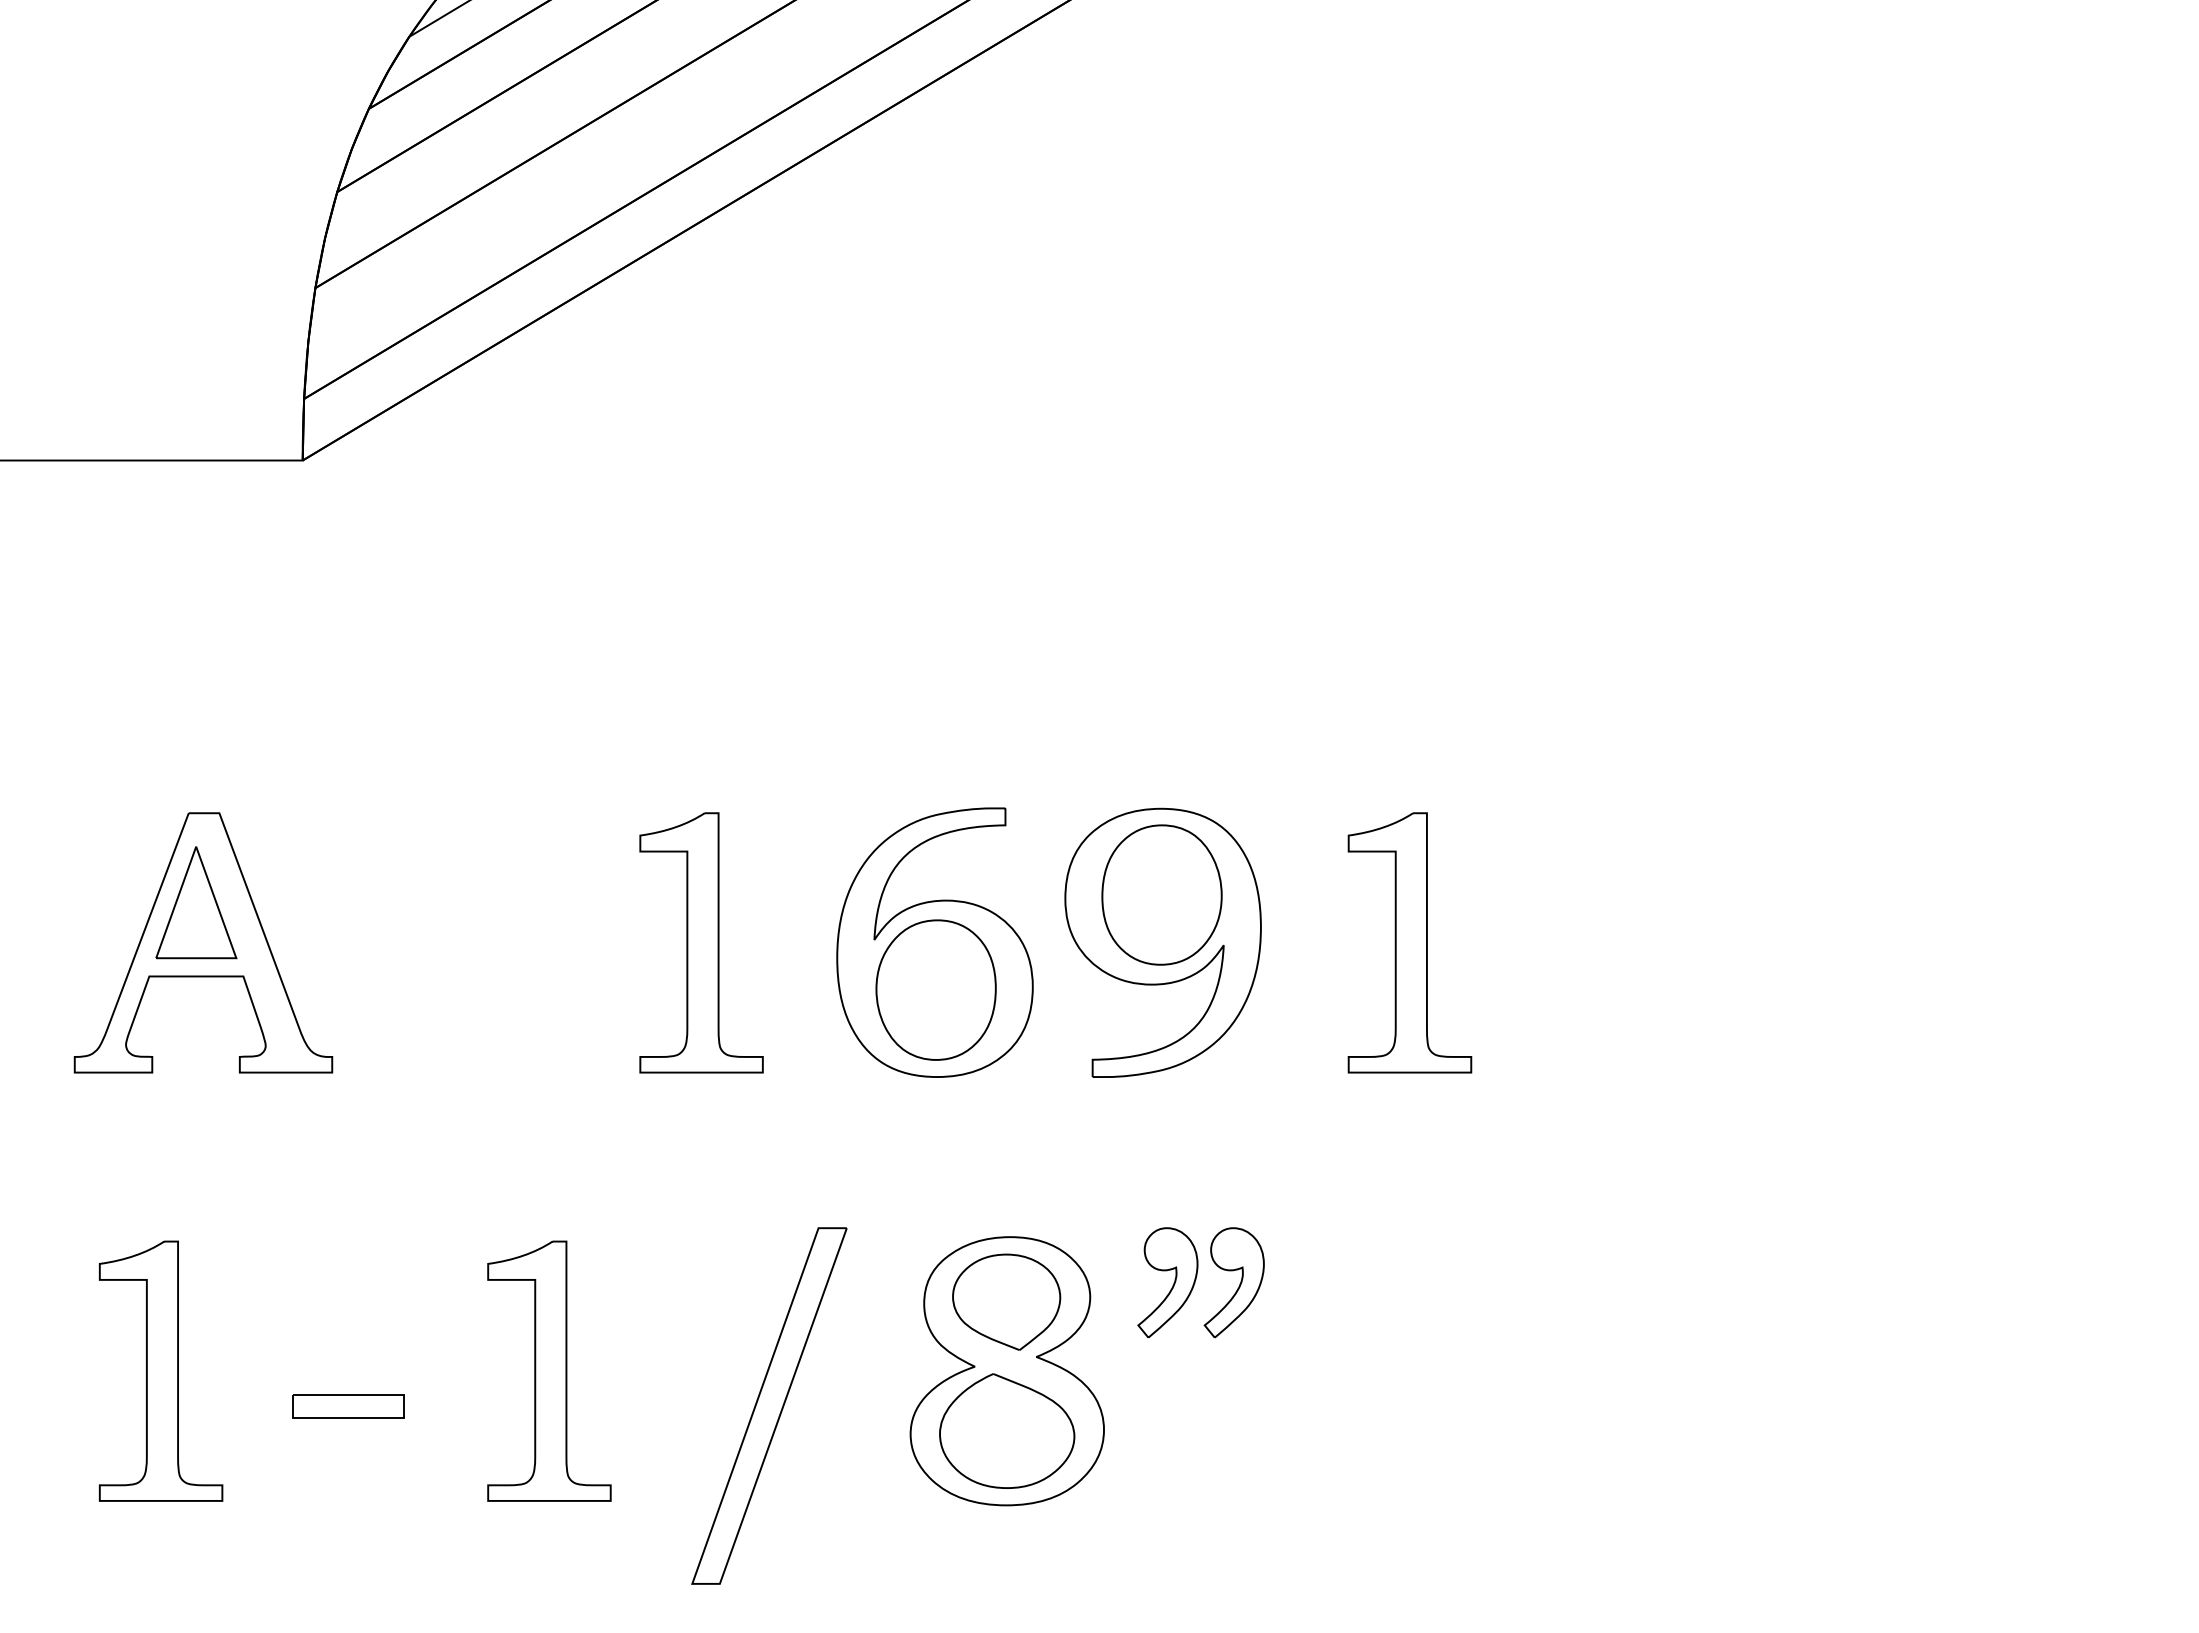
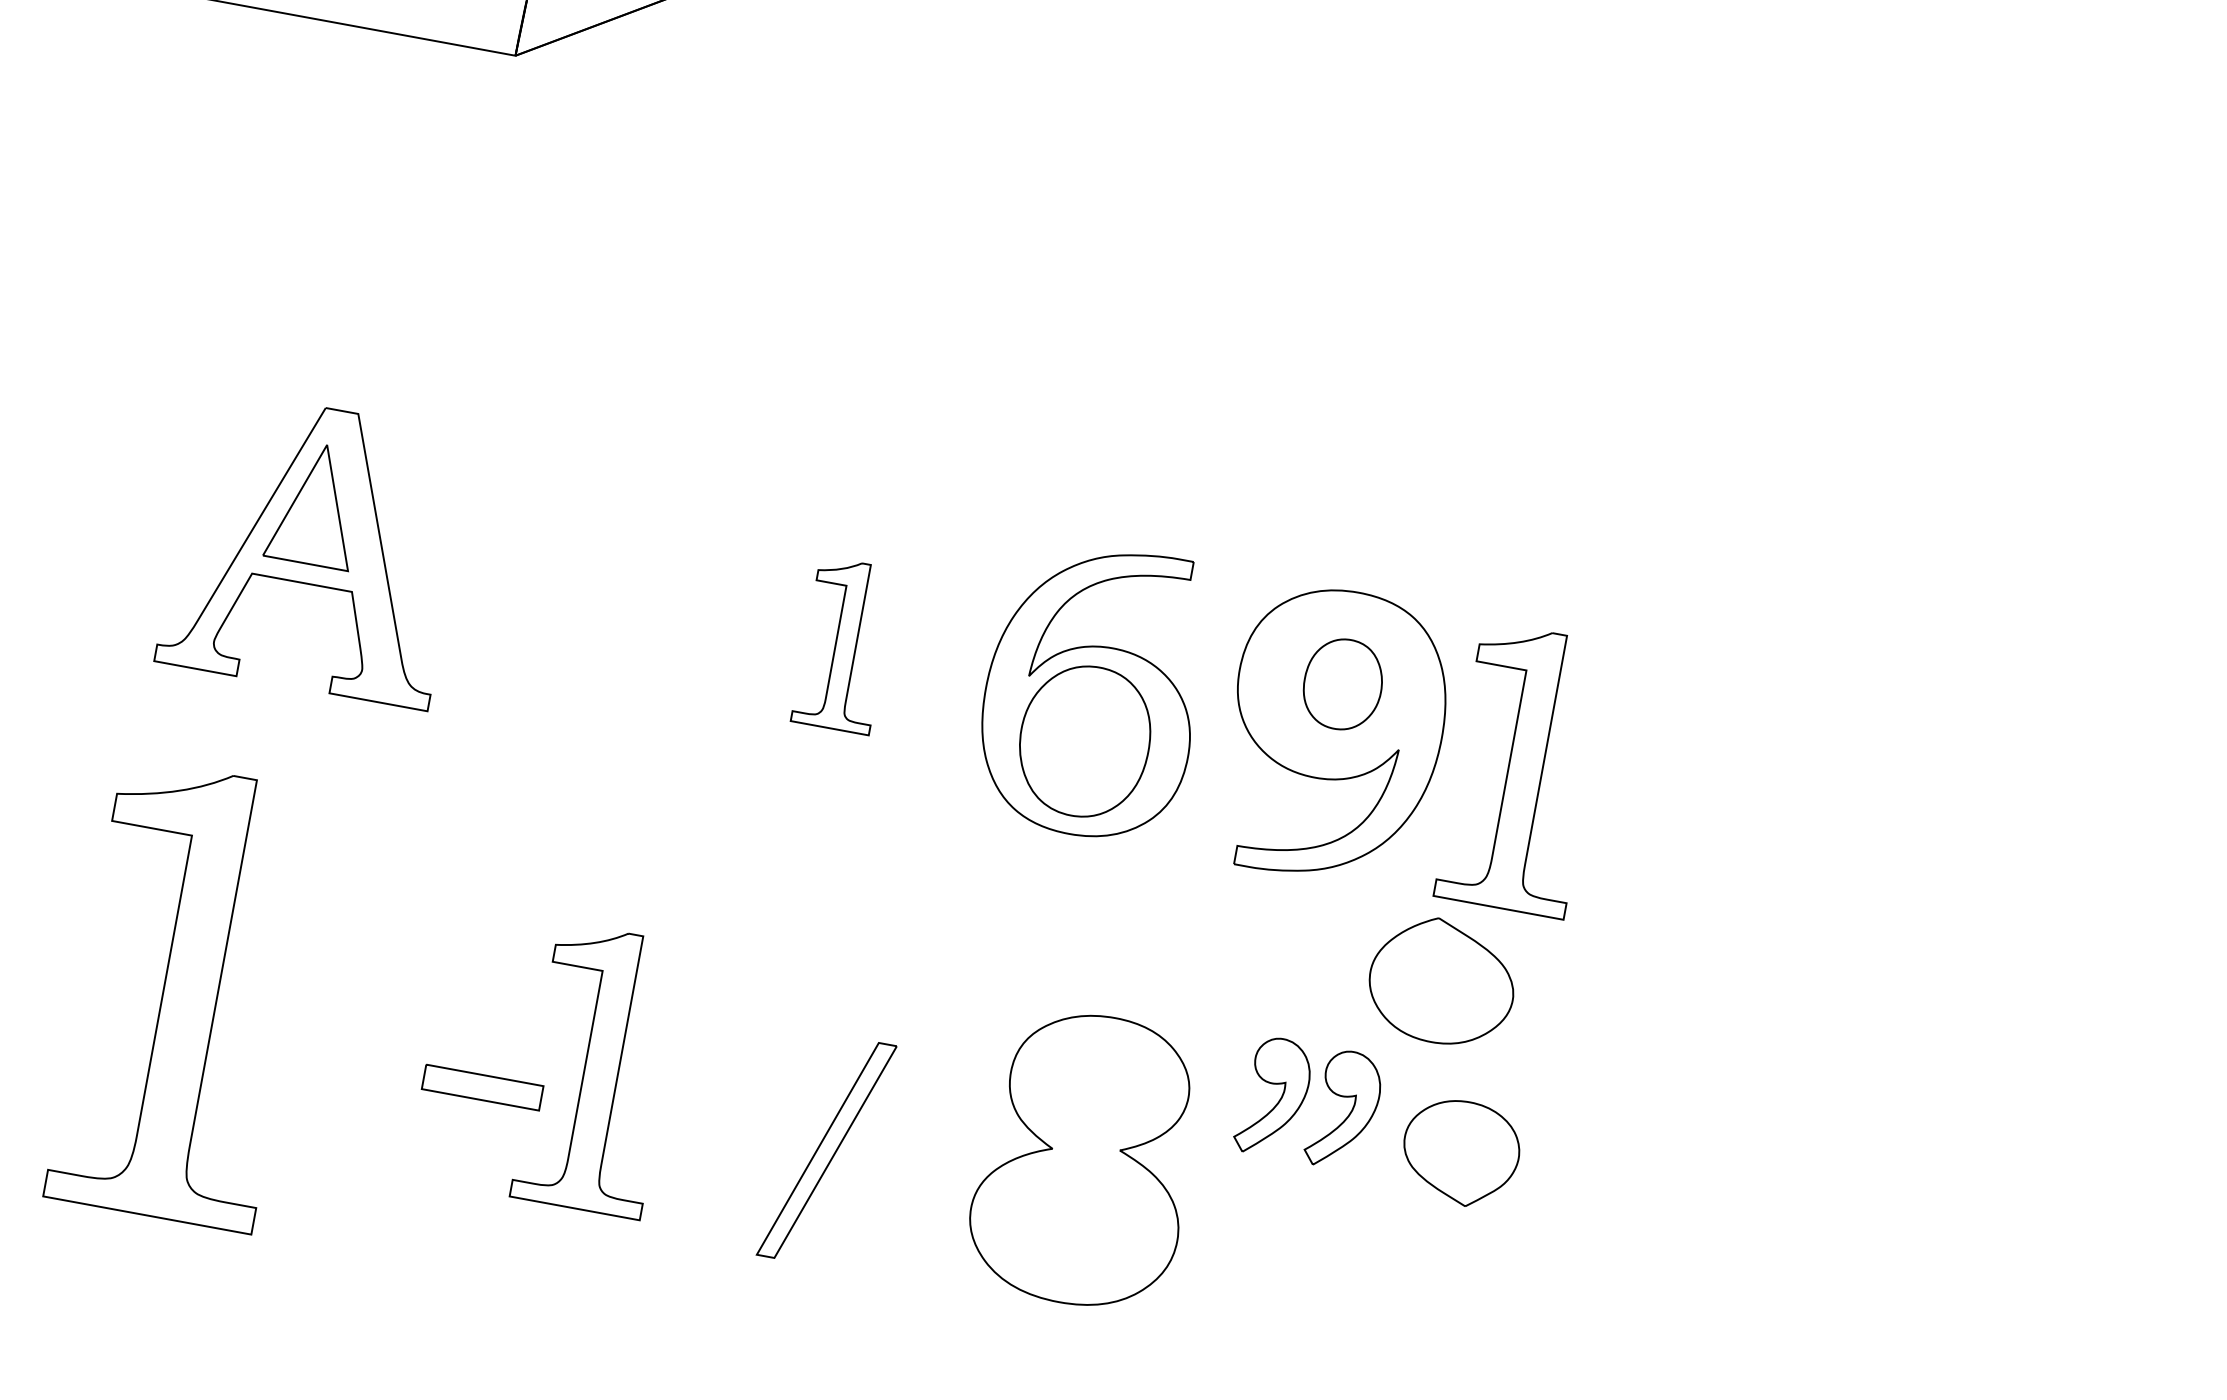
part: (1161, 894) -> (1342, 683), size x0.6
part: (701, 942) -> (844, 645), size x0.6
part: (1409, 942) -> (1523, 769), moved
part: (1006, 1301) -> (1460, 1152), moved
part: (160, 1370) -> (187, 994), size x1.6
part: (769, 1405) -> (826, 1149), size x0.6
part: (348, 1406) -> (482, 1087), moved
part: (1007, 1430) -> (1442, 980), moved

